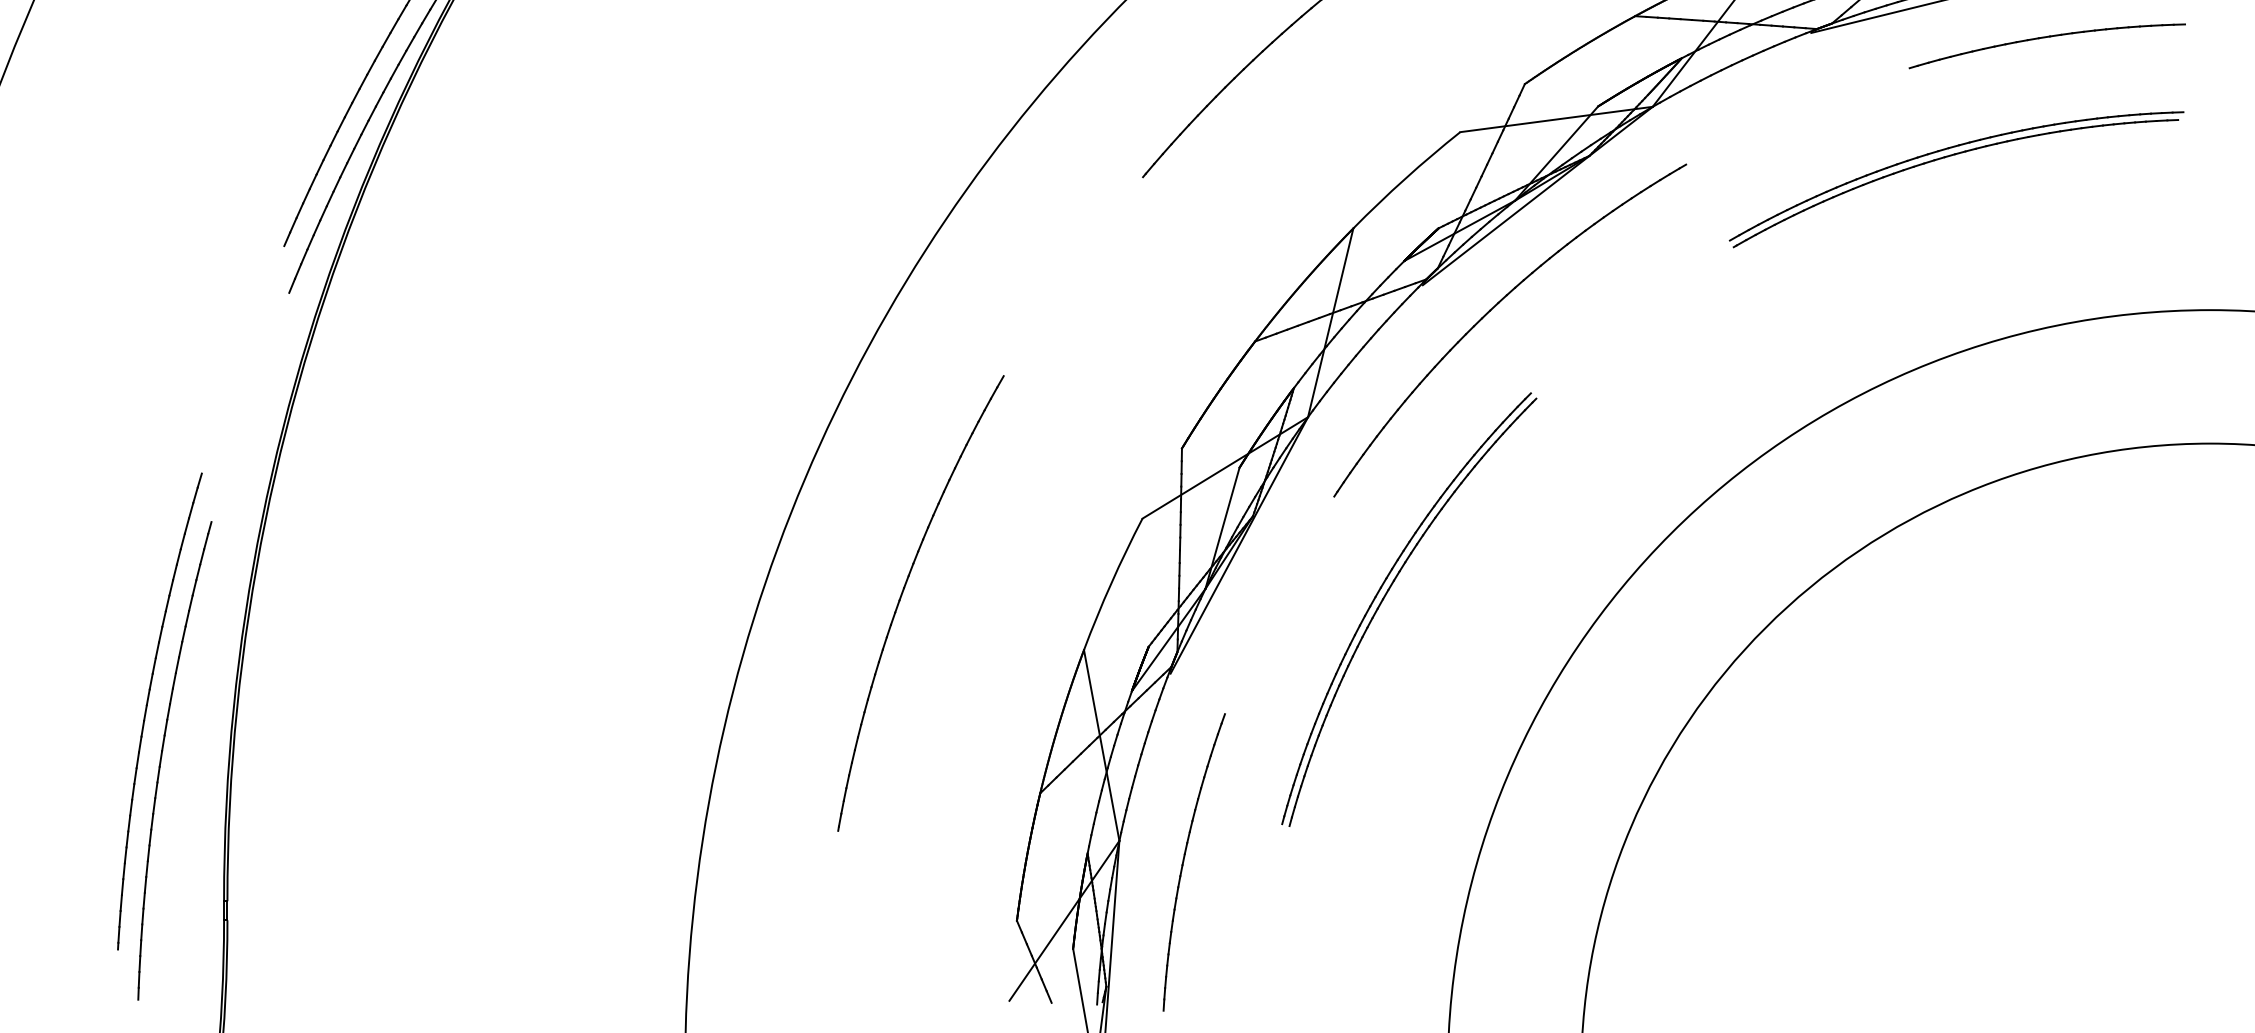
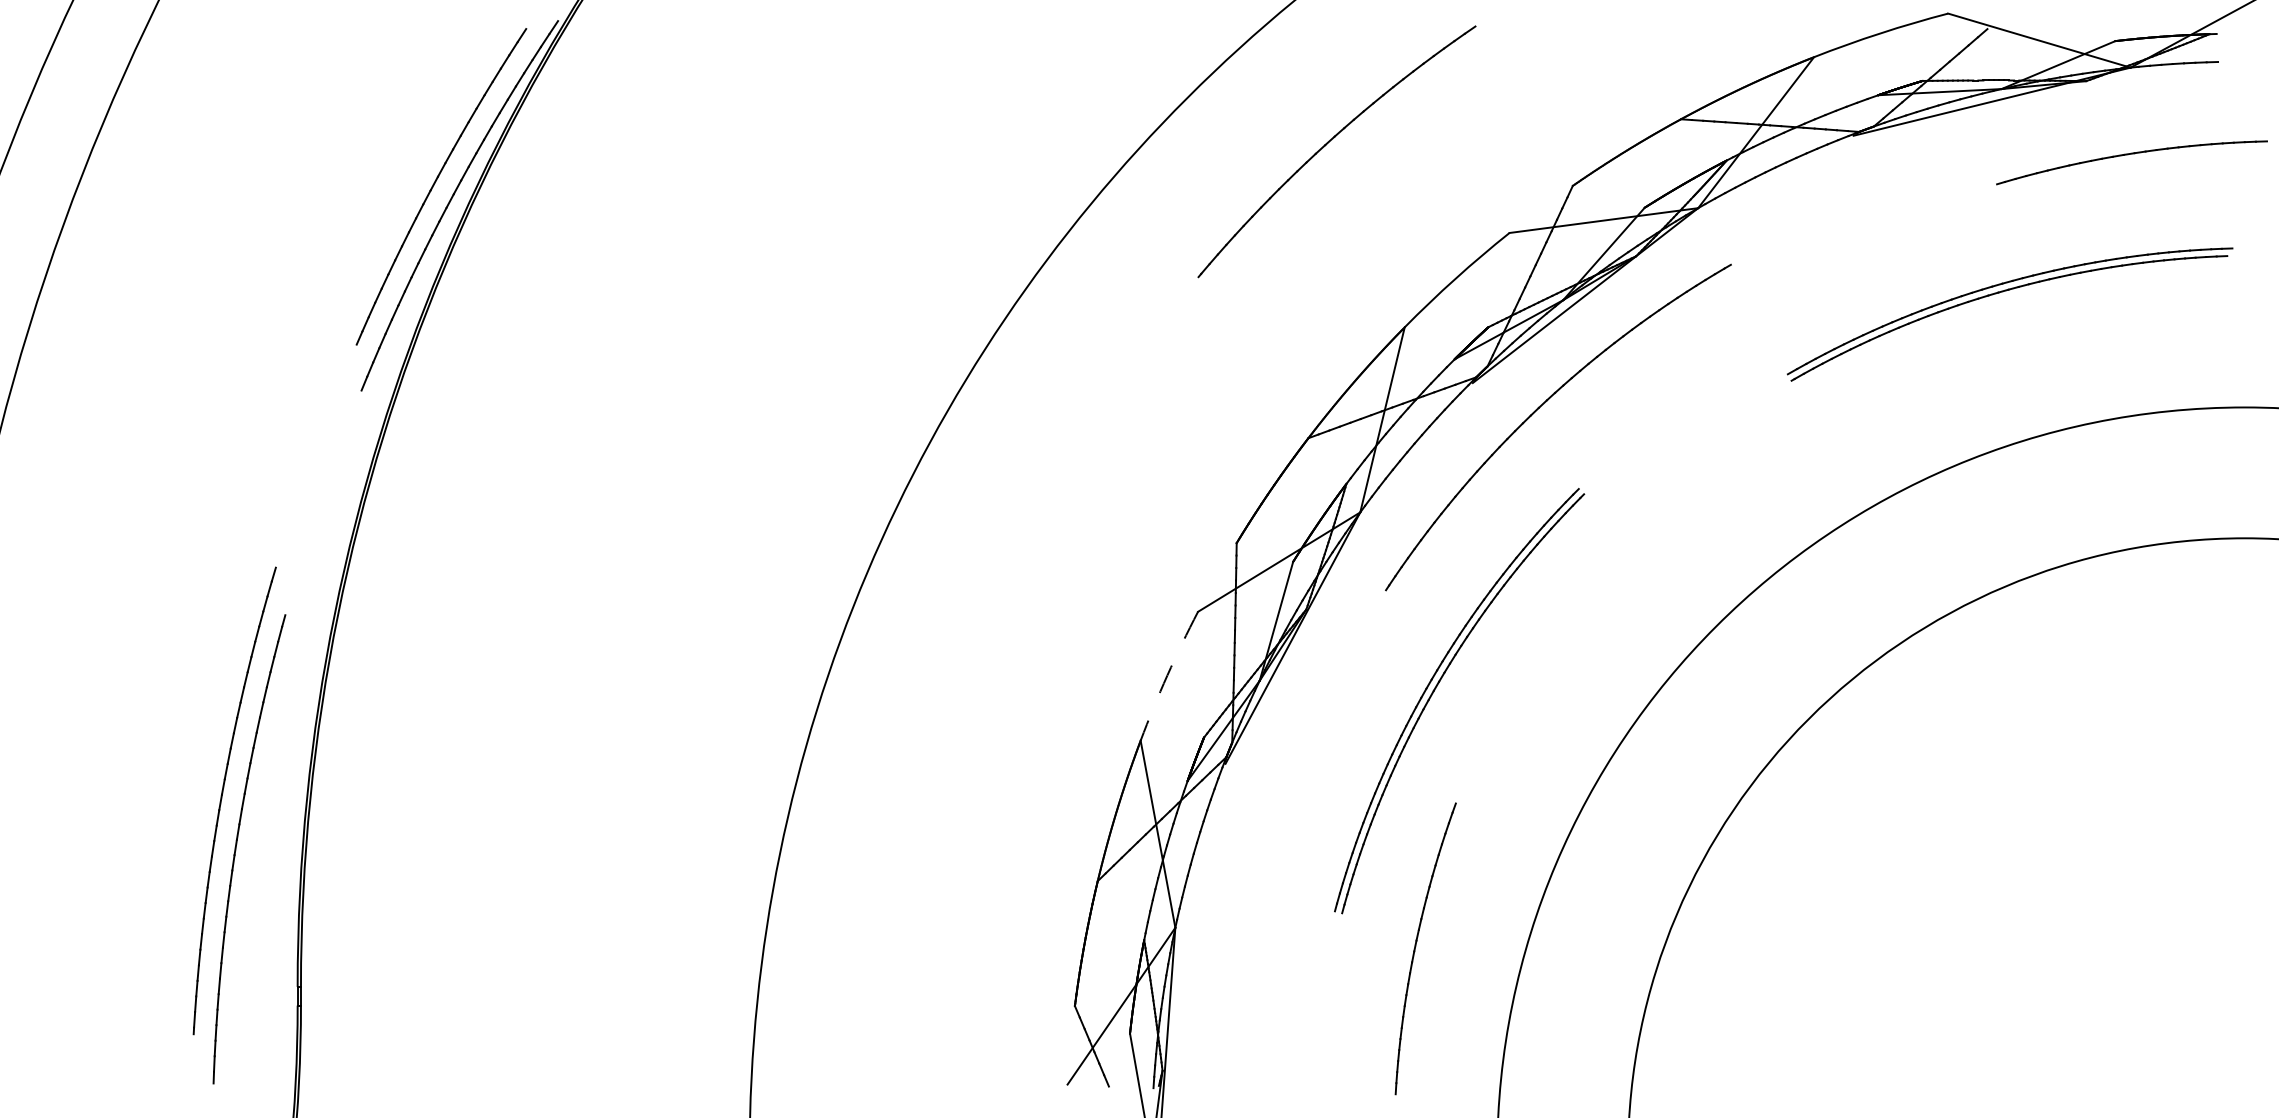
part: (2043, 38) -> (2128, 155), moved
part: (1949, 157) -> (2003, 292), moved
arc: (1111, 583) -> (1167, 675), solid -> dashed
part: (902, 596) -> (962, 688), removed
part: (1184, 860) -> (1416, 946), moved

